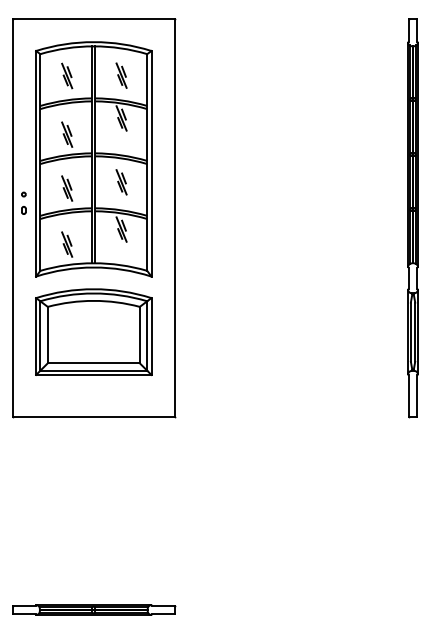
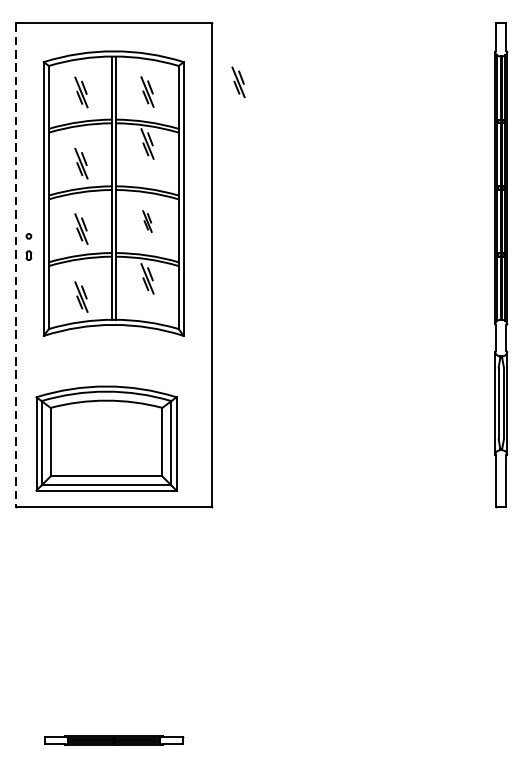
part: (196, 67) -> (238, 82), added
part: (121, 182) -> (147, 221), size x0.7
line: (13, 218) -> (16, 265), solid -> dashed
part: (93, 331) -> (106, 437), moved
part: (94, 609) -> (114, 740), size x0.7

